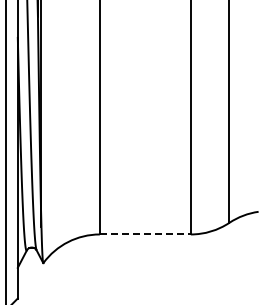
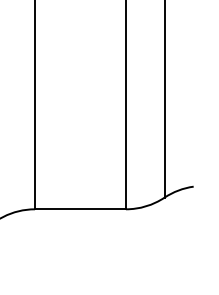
line: (145, 234) -> (80, 209), dashed -> solid

